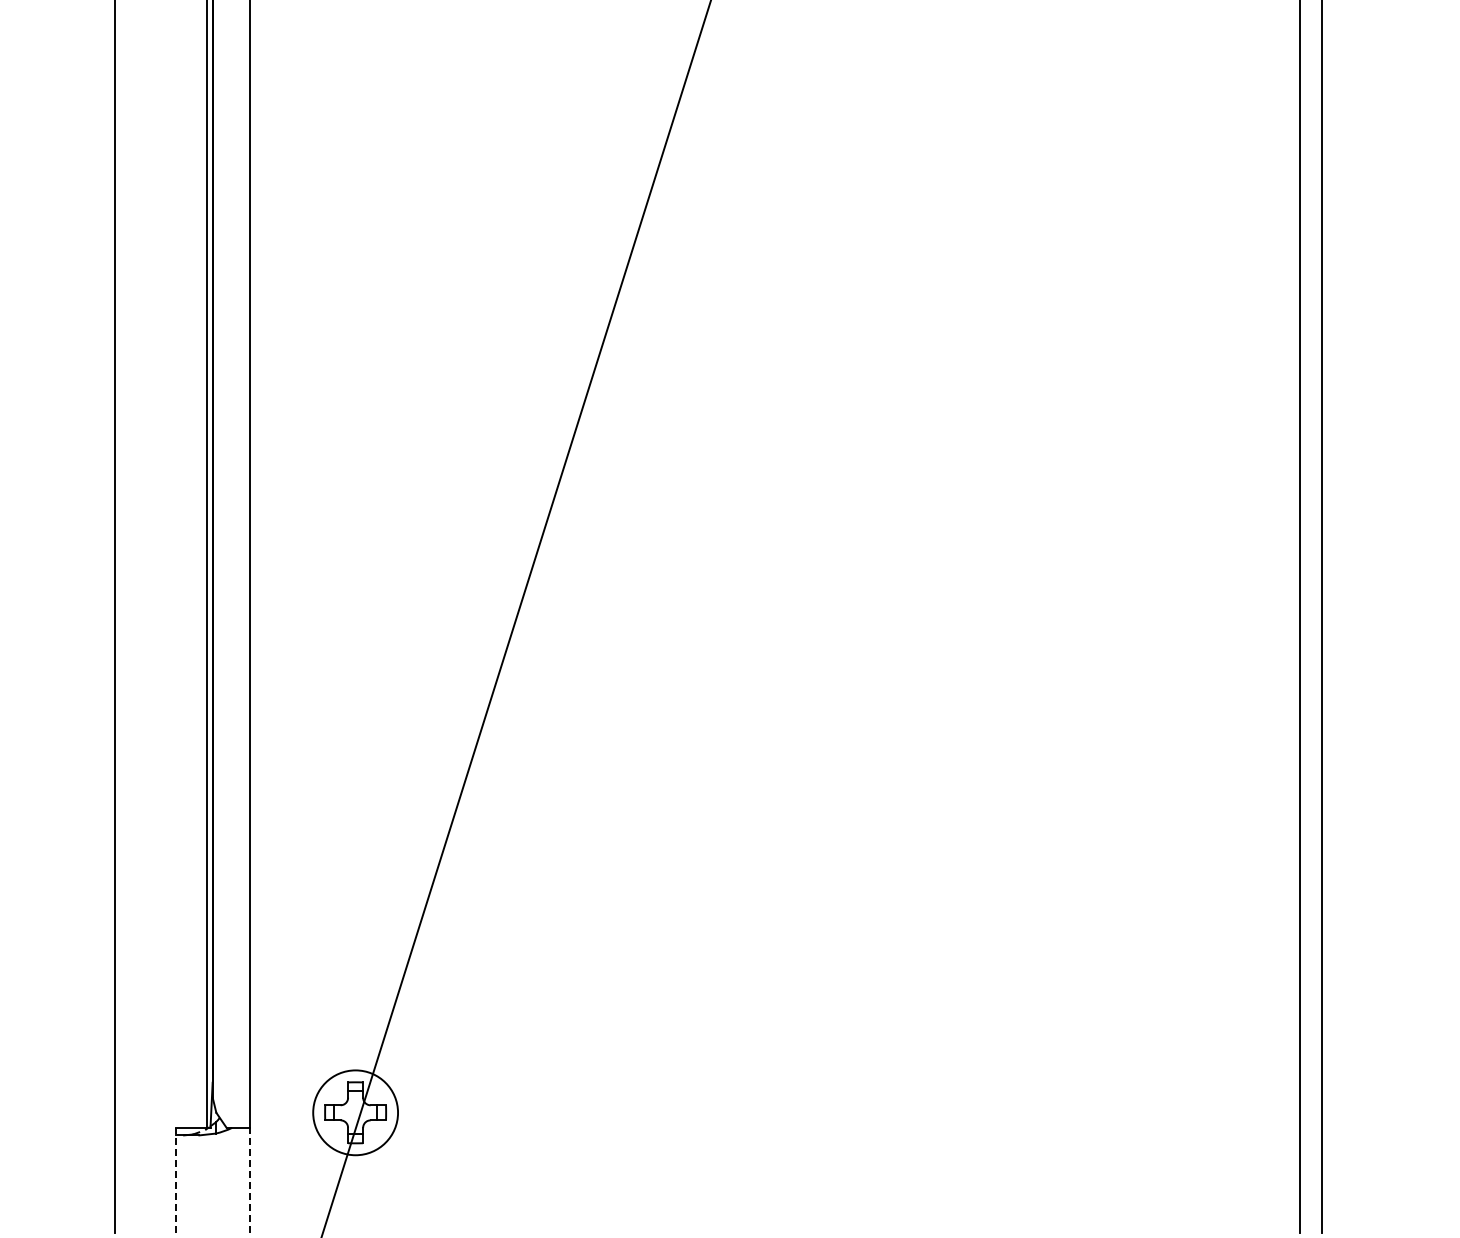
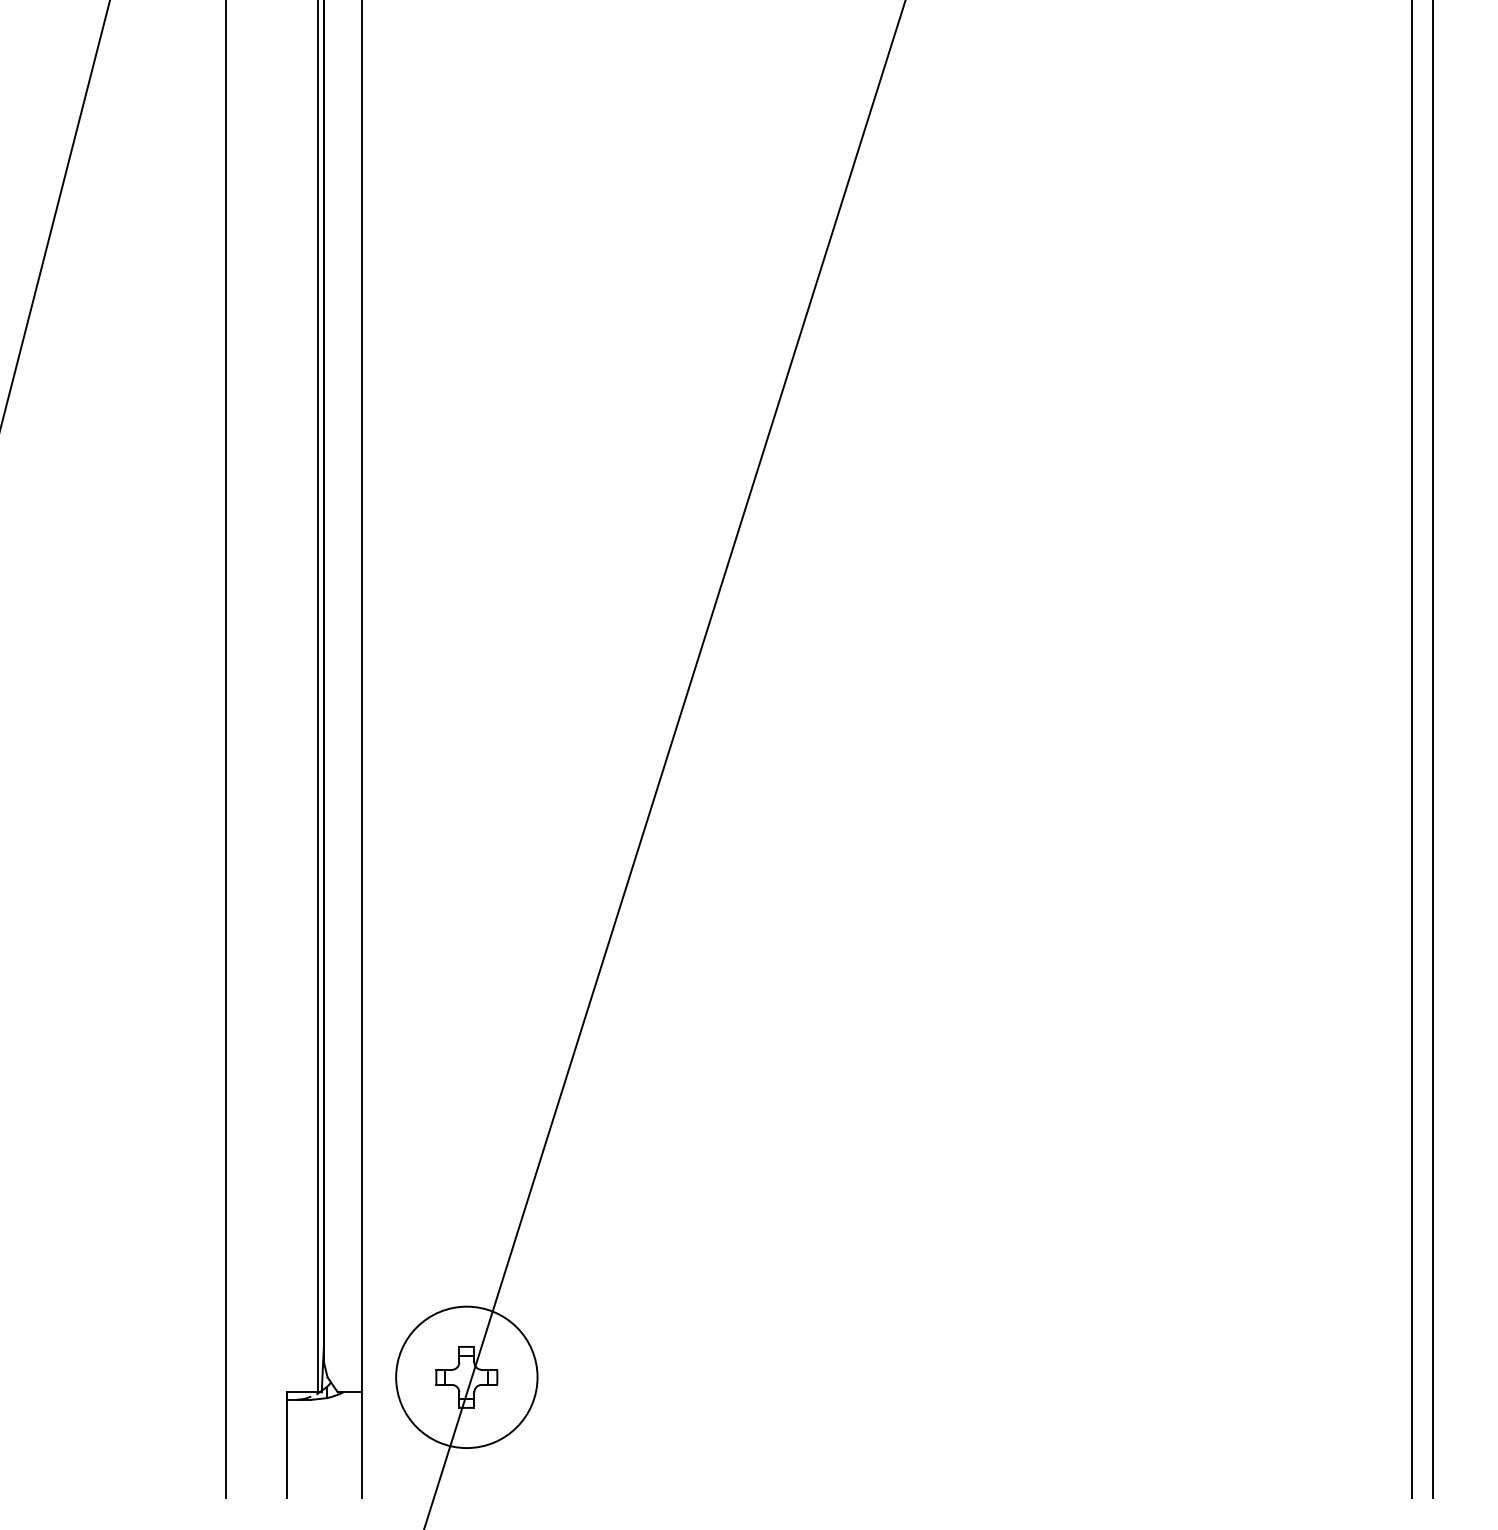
circle: (355, 1112) -> (466, 1377), size x1.67
line: (175, 1180) -> (286, 1445), dashed -> solid
line: (250, 1180) -> (361, 1445), dashed -> solid

